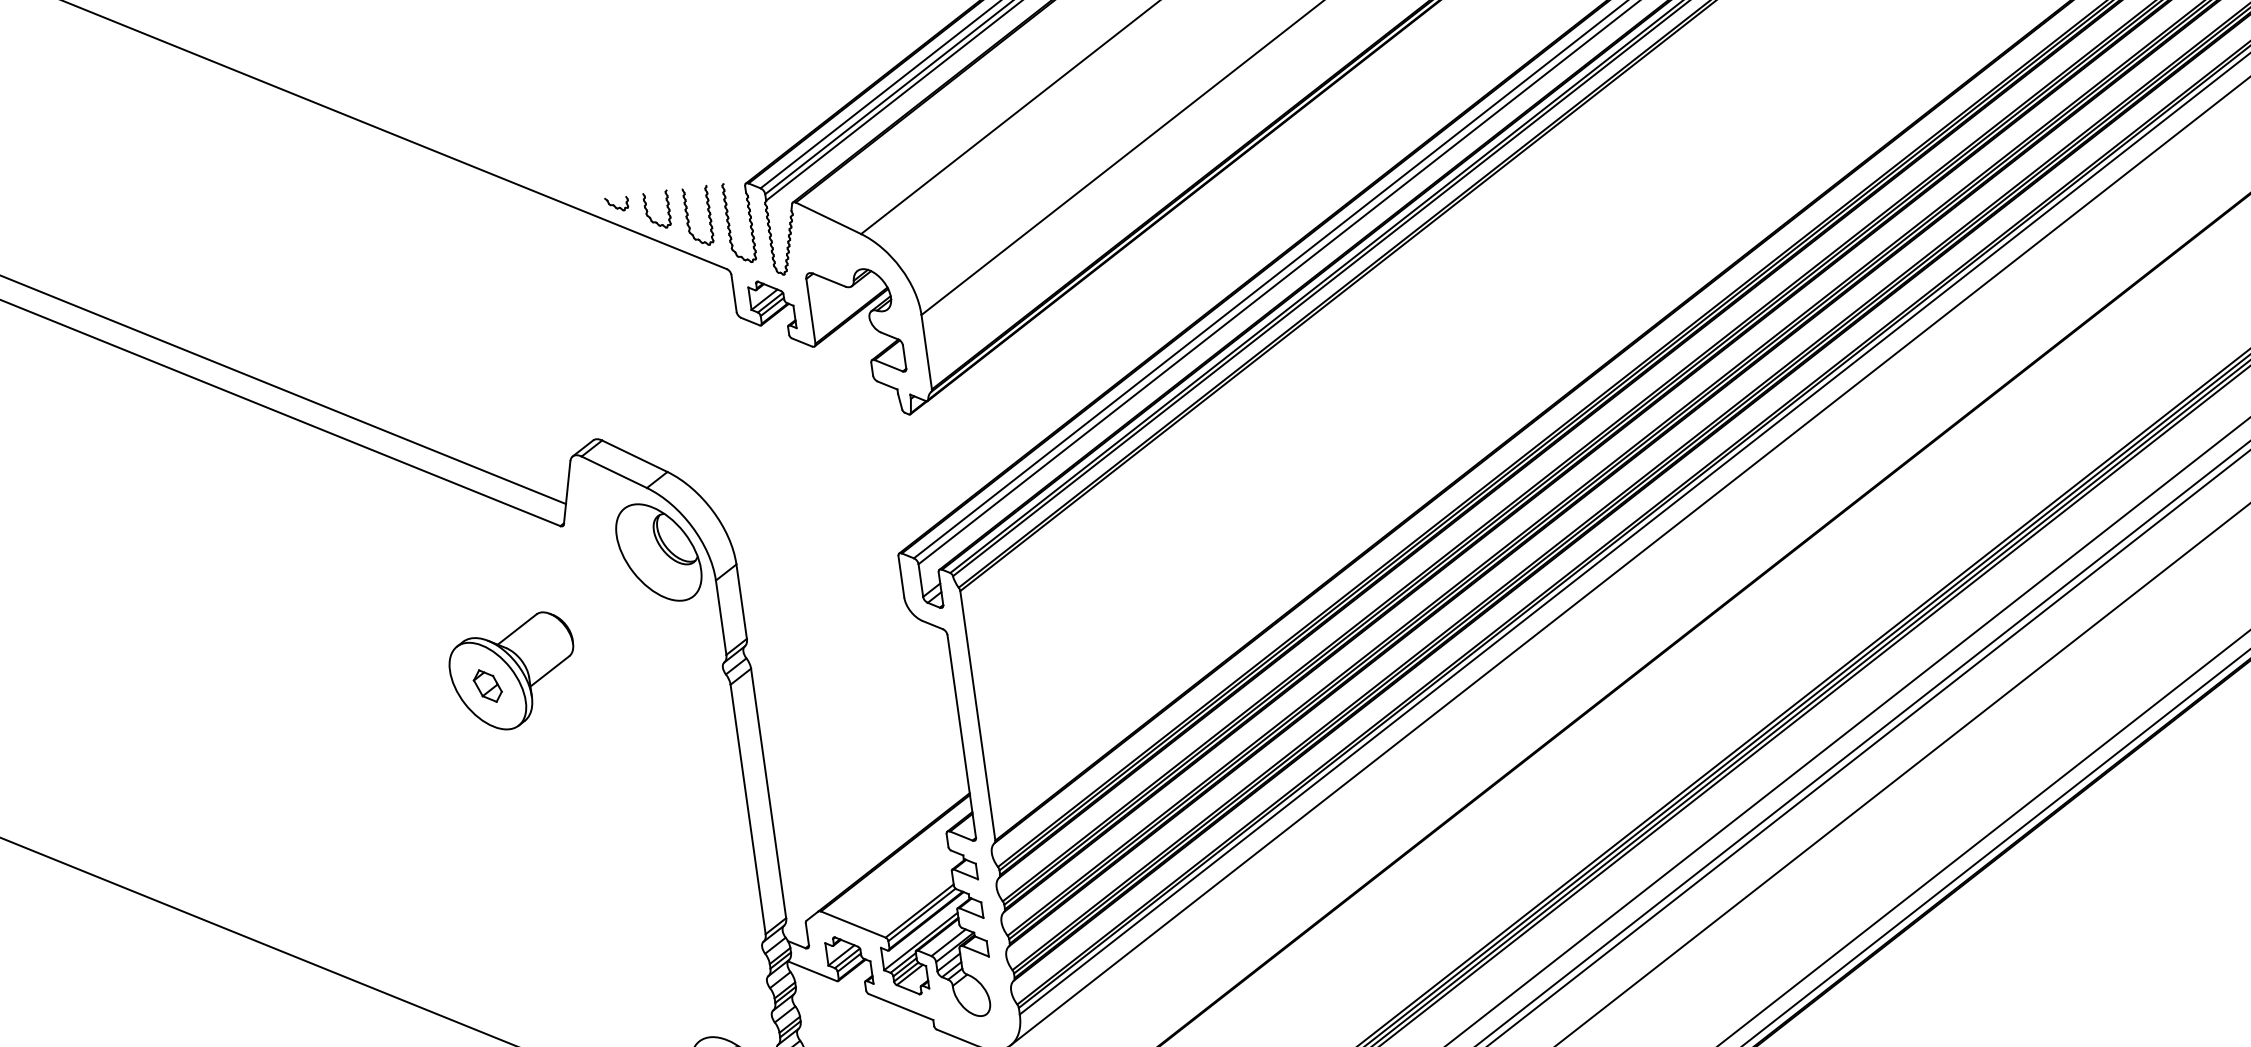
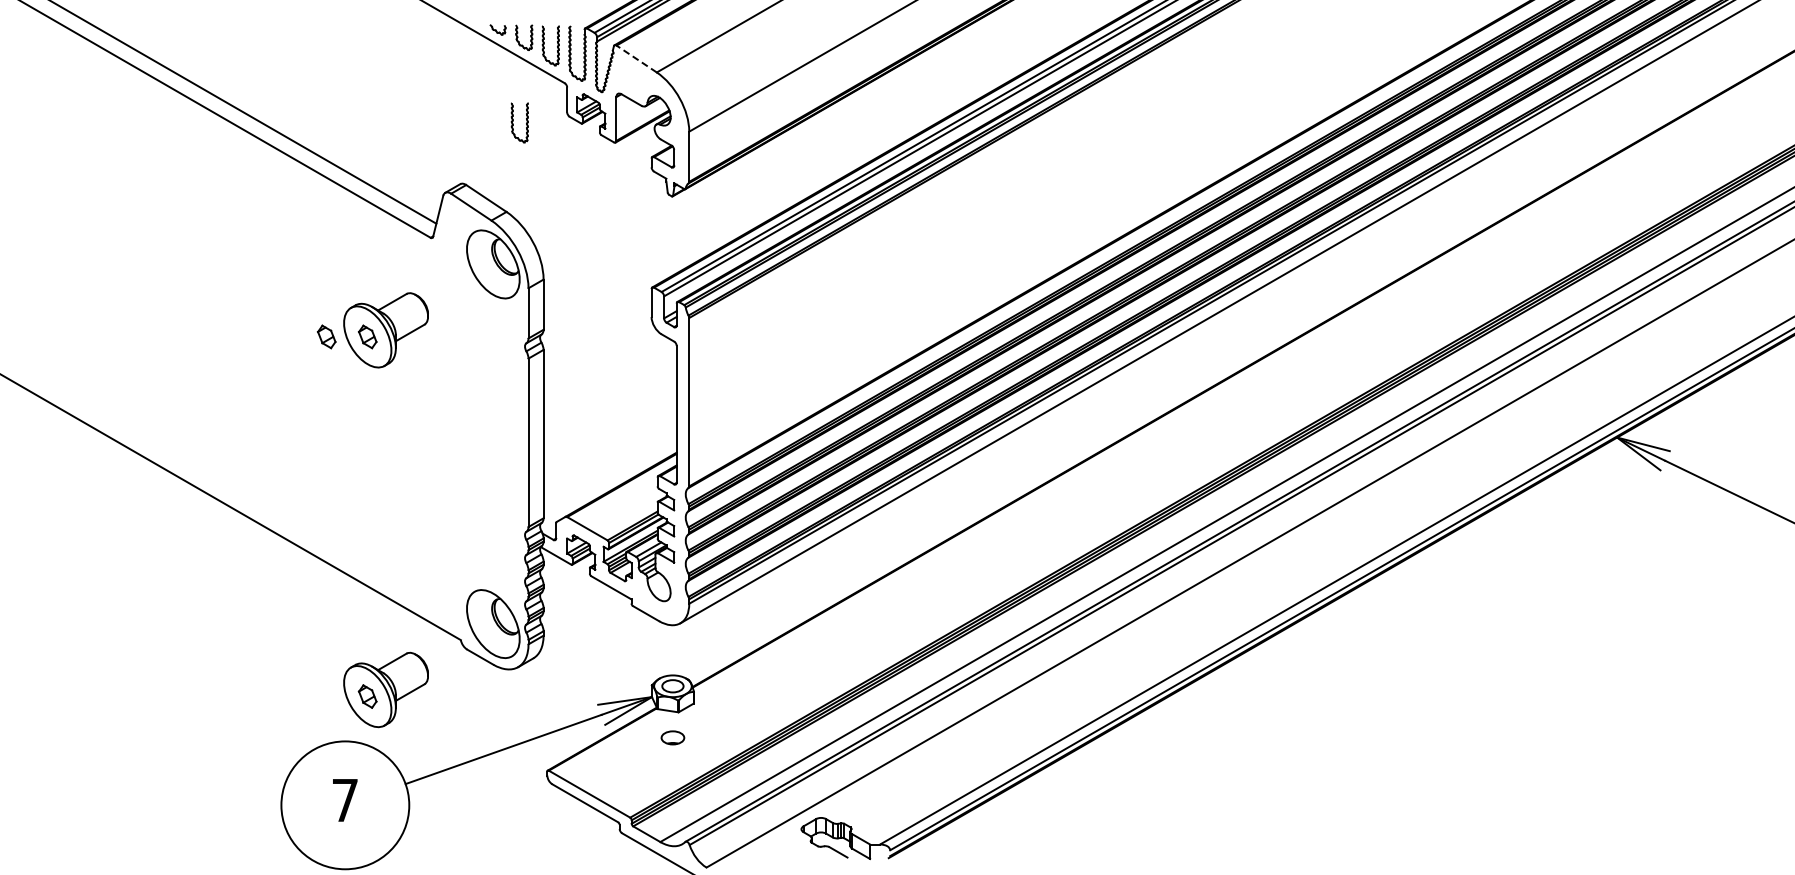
line: (828, 217) -> (636, 58), solid -> dashed
part: (658, 336) -> (513, 121), added
part: (426, 694) -> (326, 336), added

